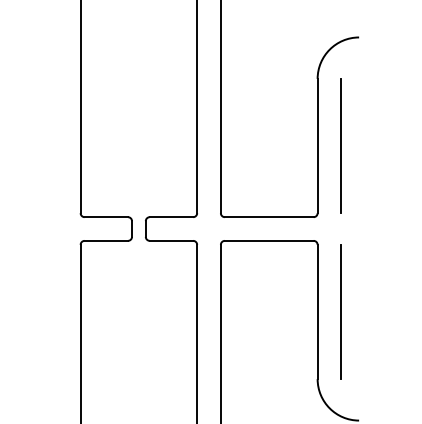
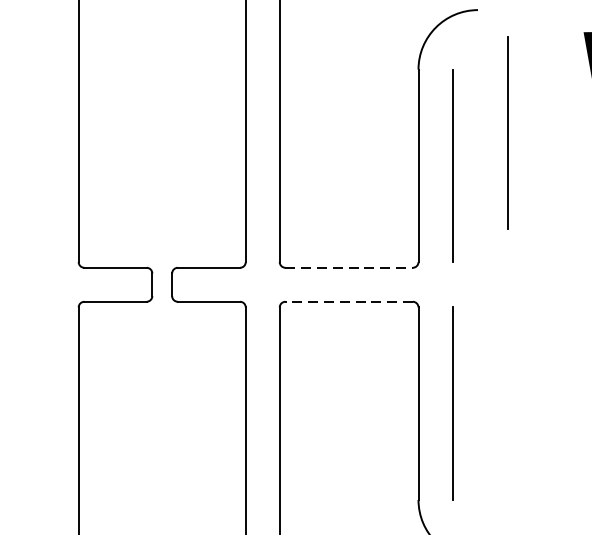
line: (379, 122) -> (507, 132), added
line: (269, 217) -> (349, 268), solid -> dashed
line: (268, 240) -> (348, 301), solid -> dashed

